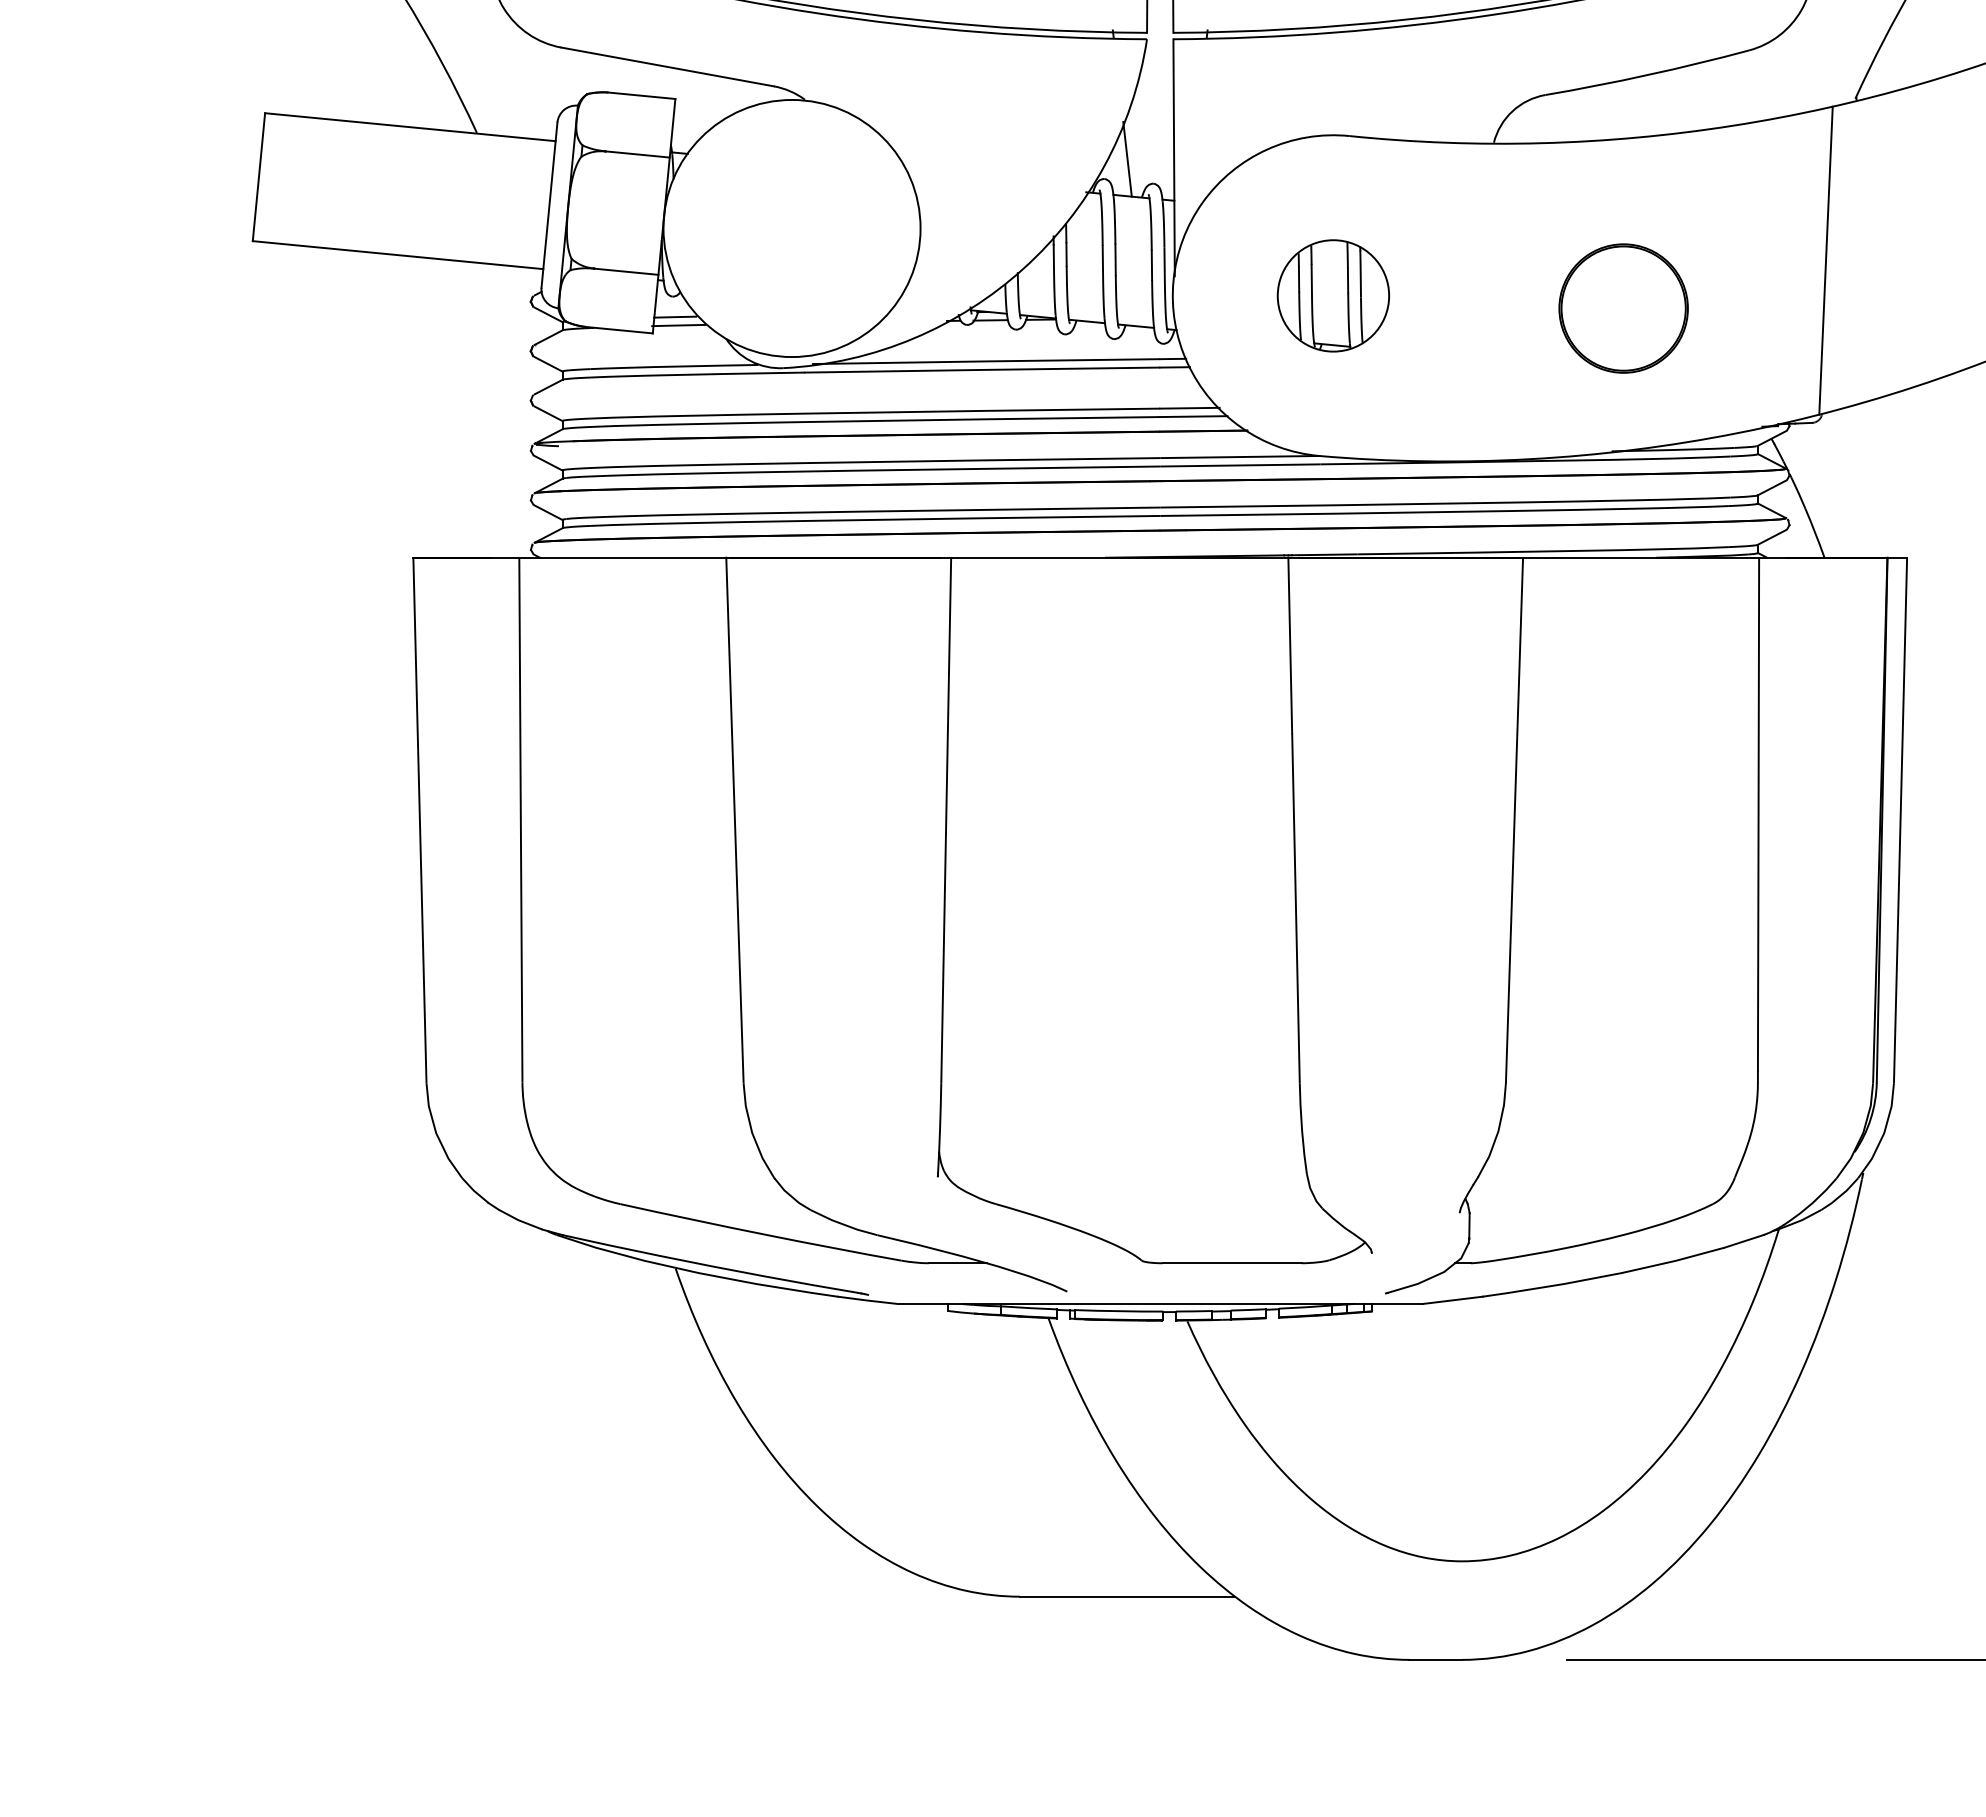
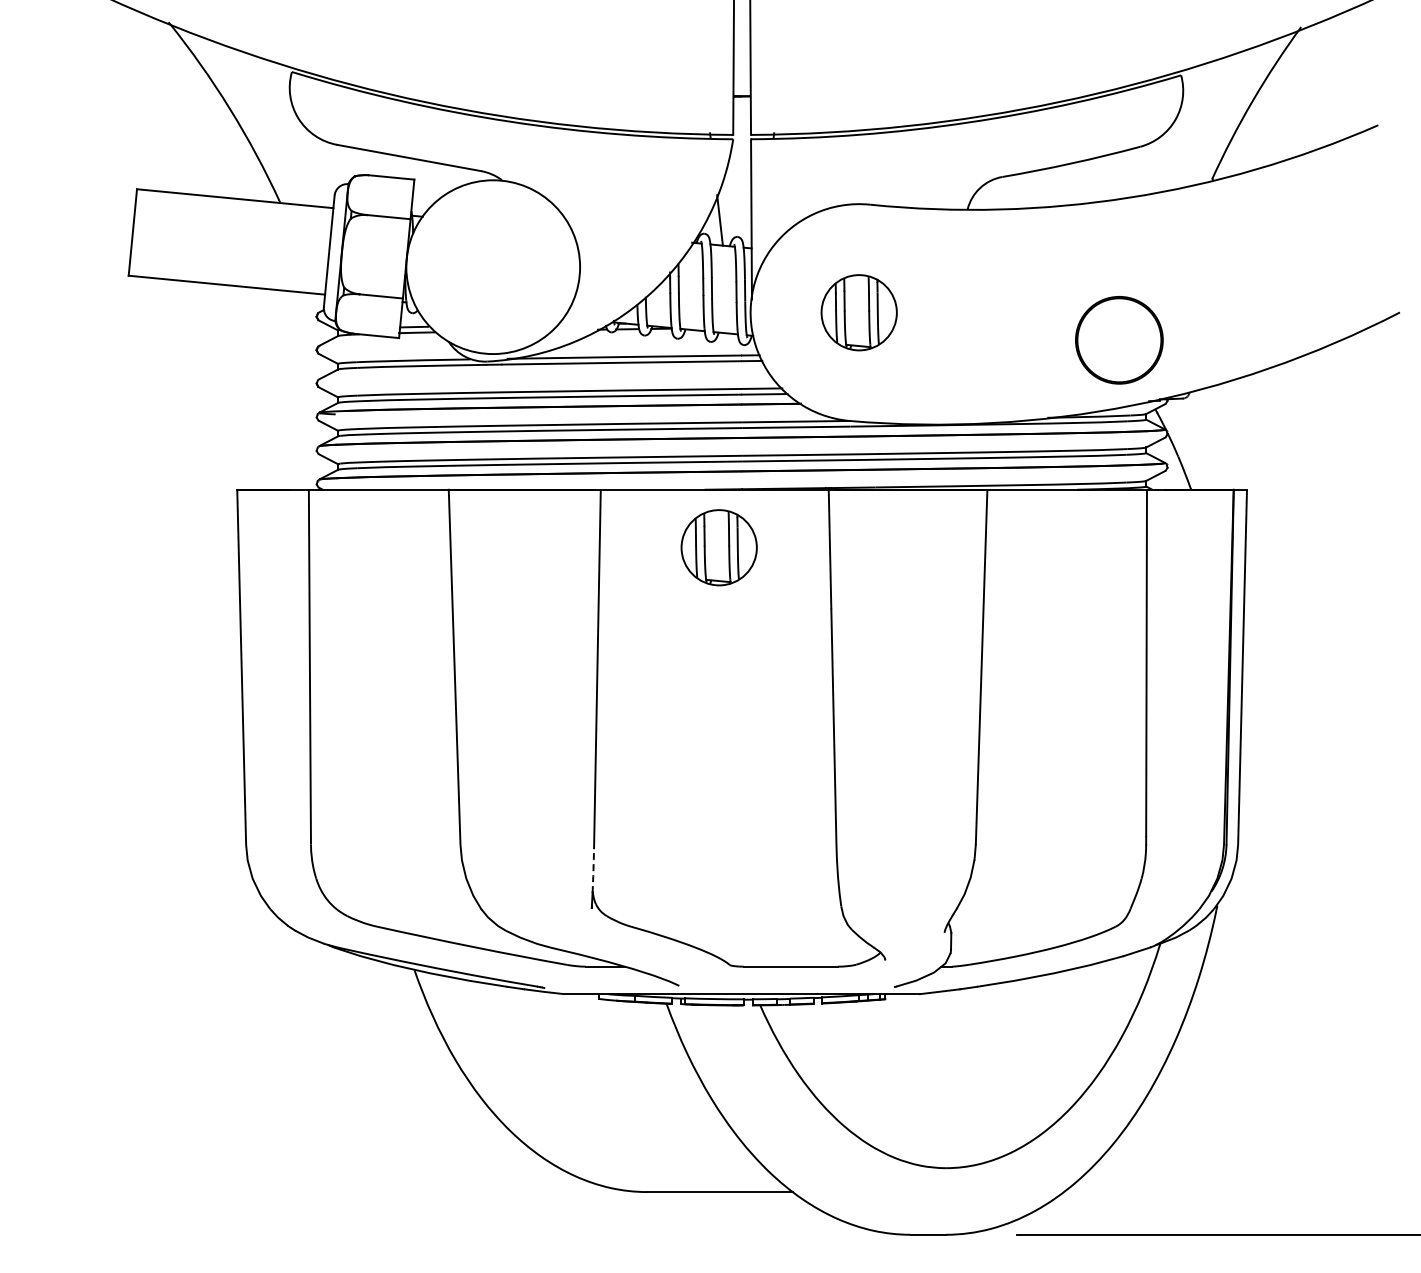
line: (1824, 260) -> (1191, 288), removed
circle: (1623, 308) -> (1119, 340), moved
part: (1125, 643) -> (718, 547), added
line: (940, 1118) -> (593, 868), solid -> dashed

